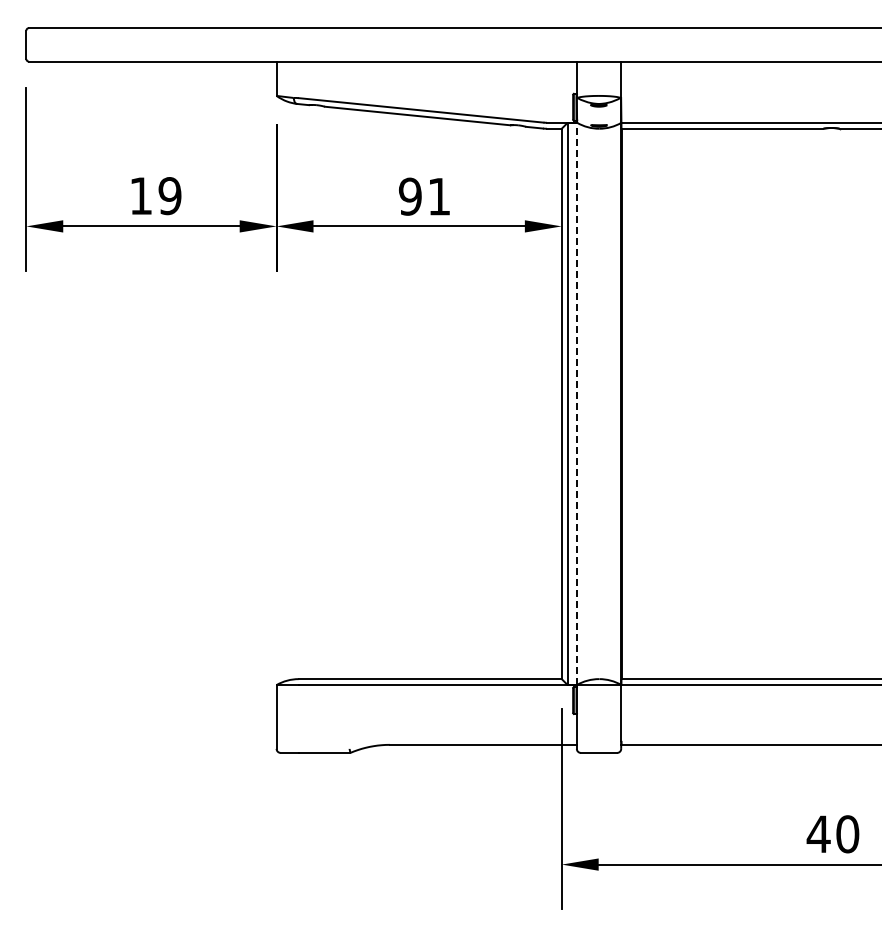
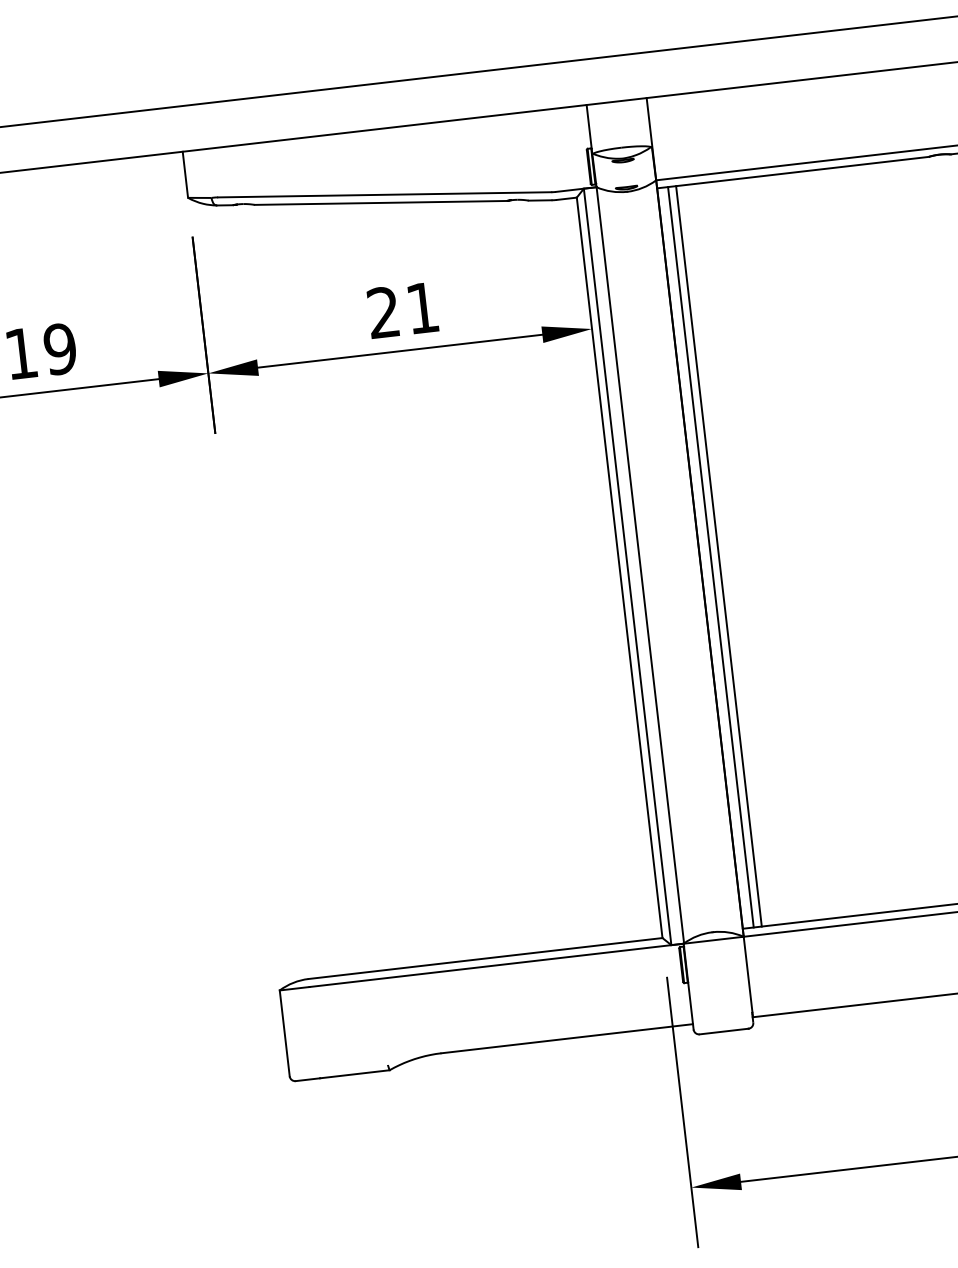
text: (410, 196) -> (383, 312), 91 -> 21
line: (577, 403) -> (640, 564), dashed -> solid
line: (629, 403) -> (710, 556), added
line: (635, 403) -> (718, 555), added

